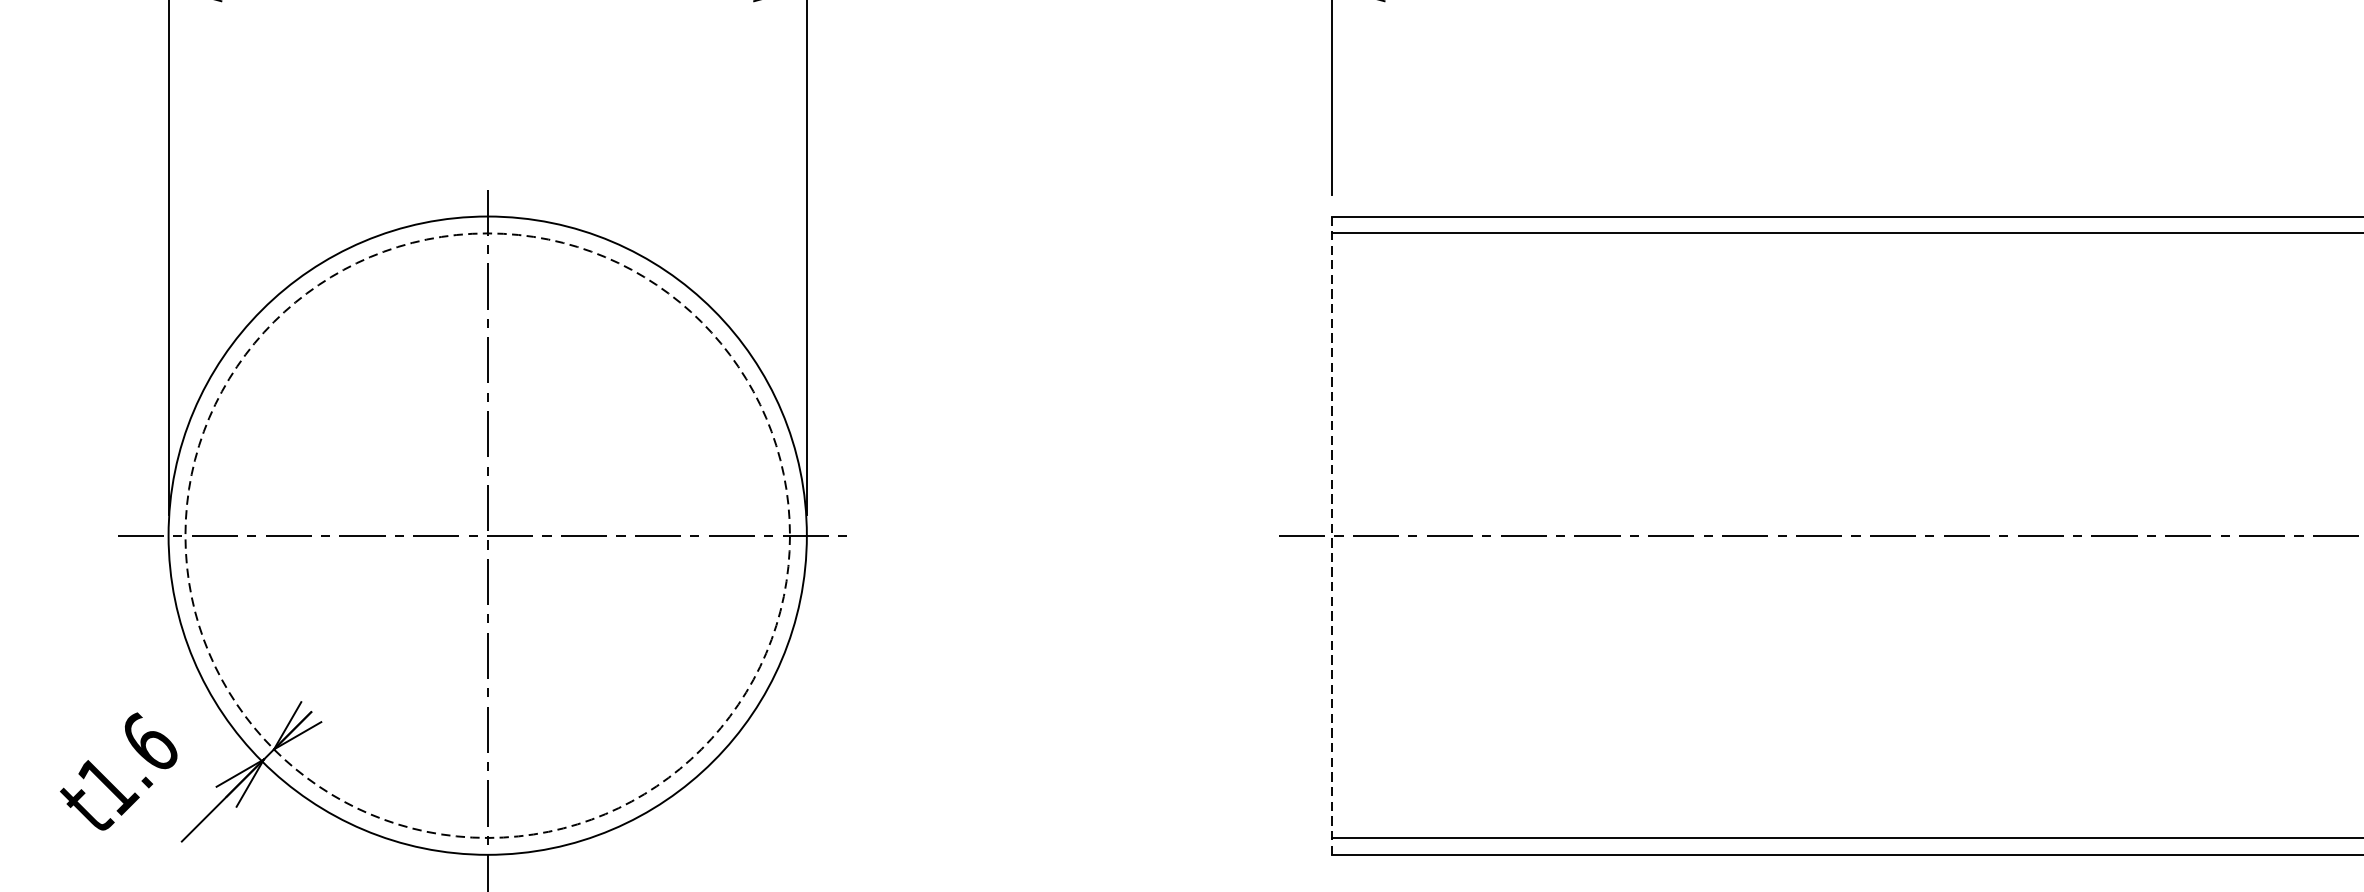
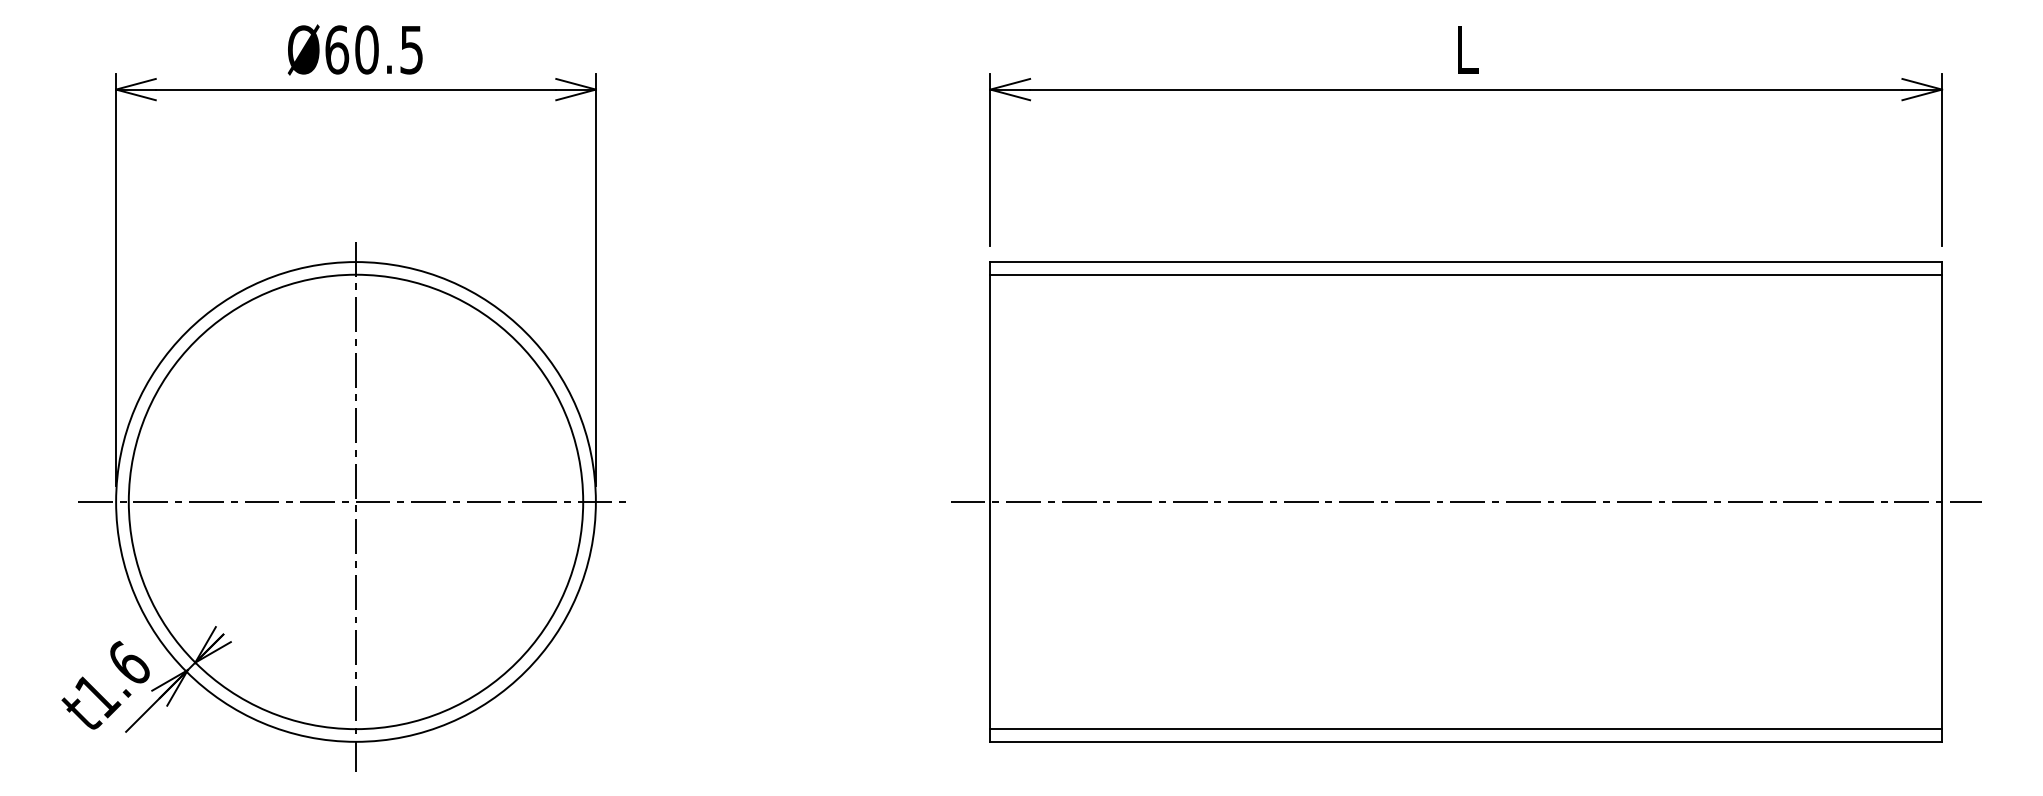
circle: (487, 535) -> (355, 501), dashed -> solid
line: (1331, 535) -> (990, 501), dashed -> solid
text: (118, 770) -> (105, 684), moved

